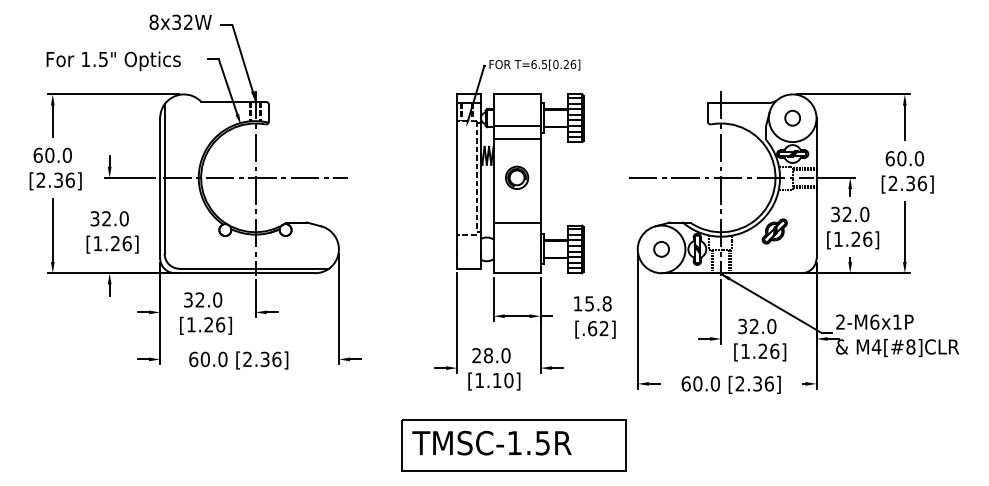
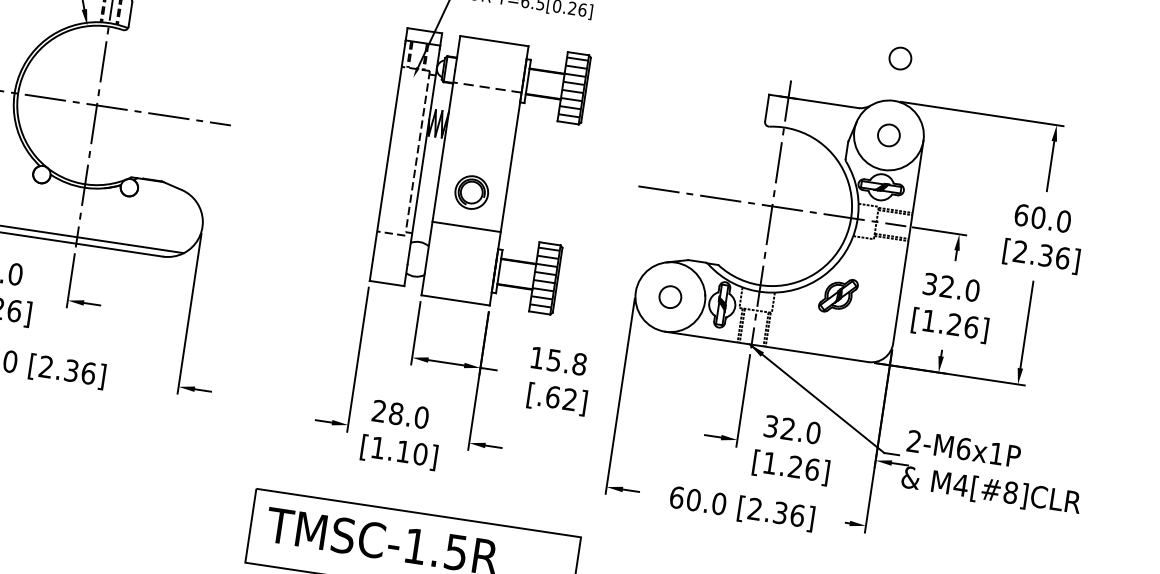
circle: (792, 65) -> (900, 58), added
line: (517, 126) -> (488, 87), solid -> dashed
line: (516, 138) -> (484, 104), removed
part: (517, 177) -> (472, 192), moved

